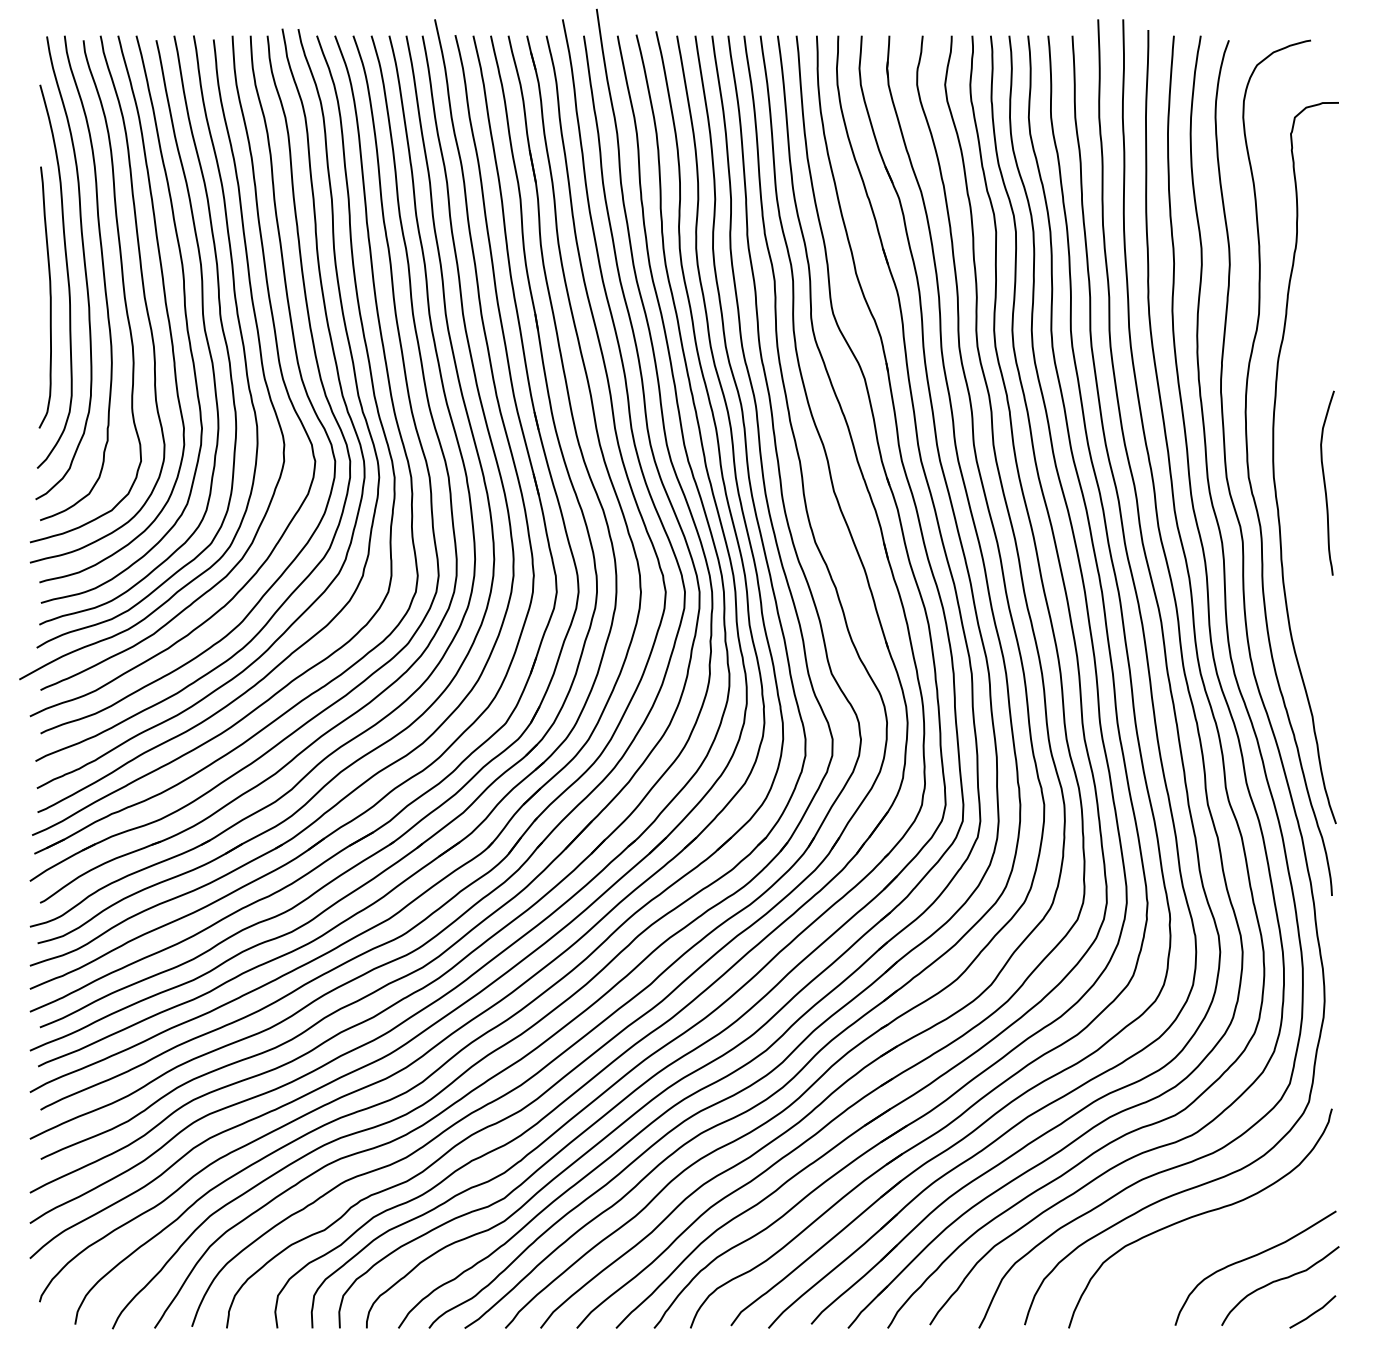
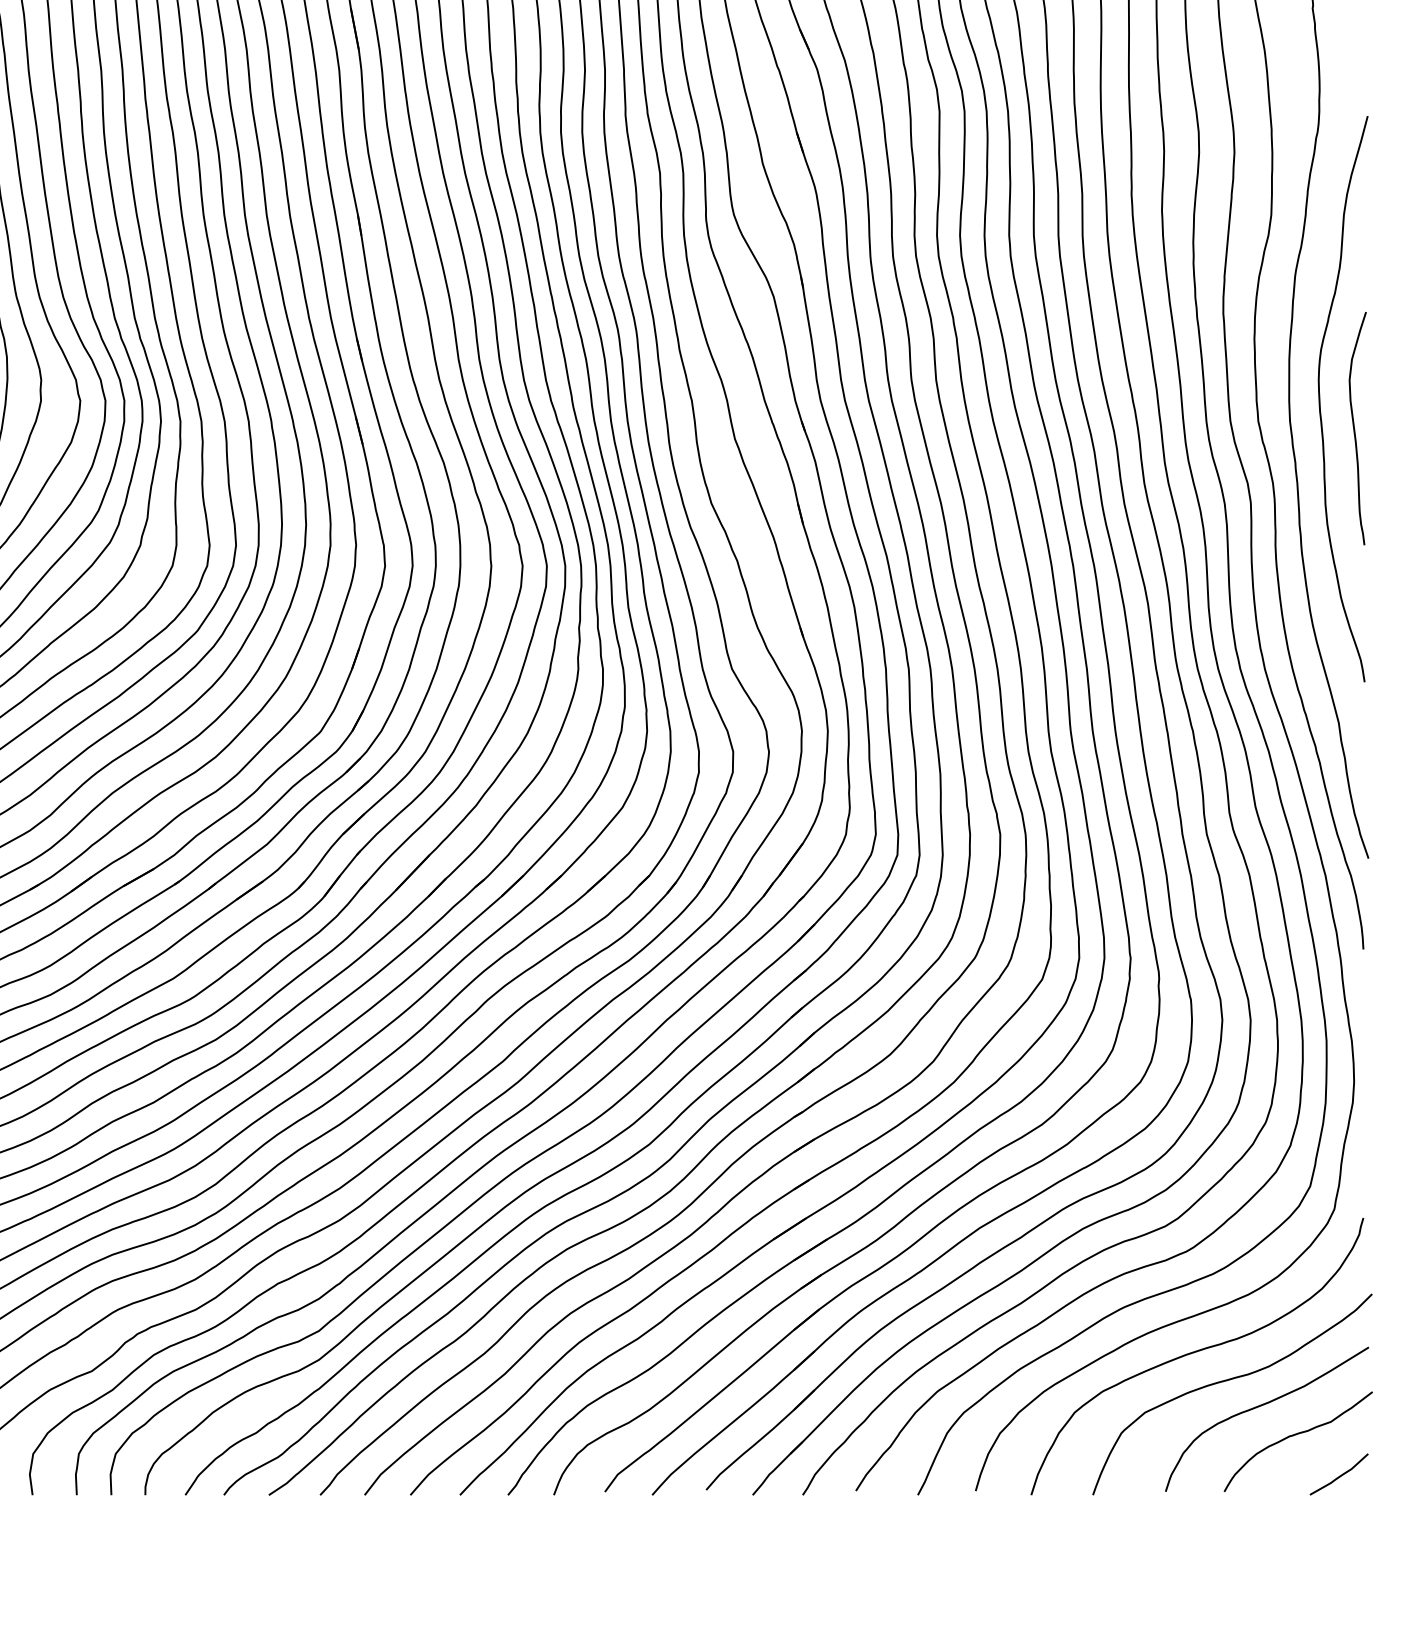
curve: (1298, 460) -> (1321, 399), added
curve: (1224, 1238) -> (1227, 1381), added

